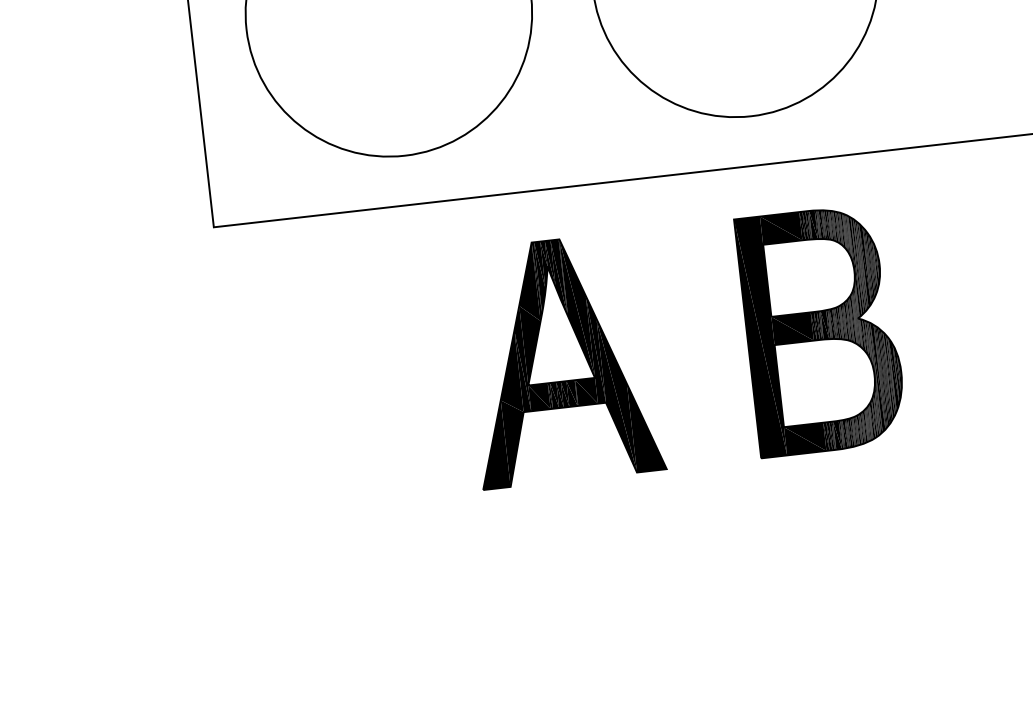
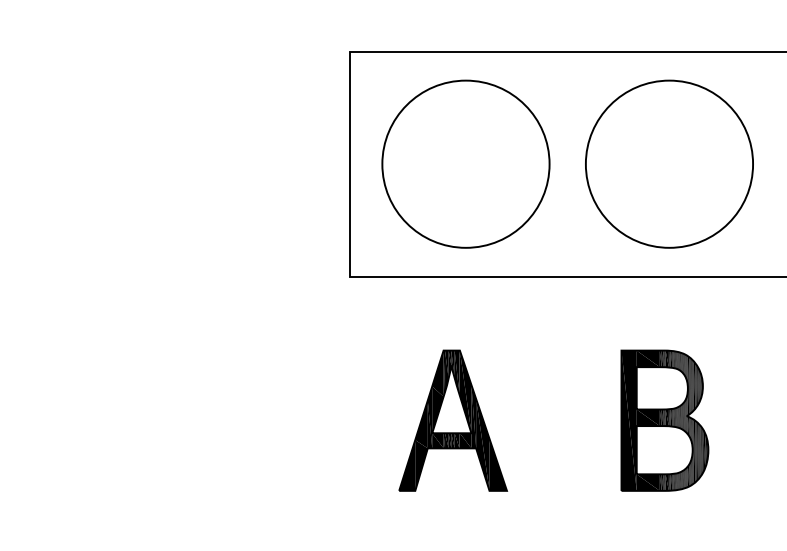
part: (820, 330) -> (664, 420), moved
part: (562, 359) -> (453, 420), moved

